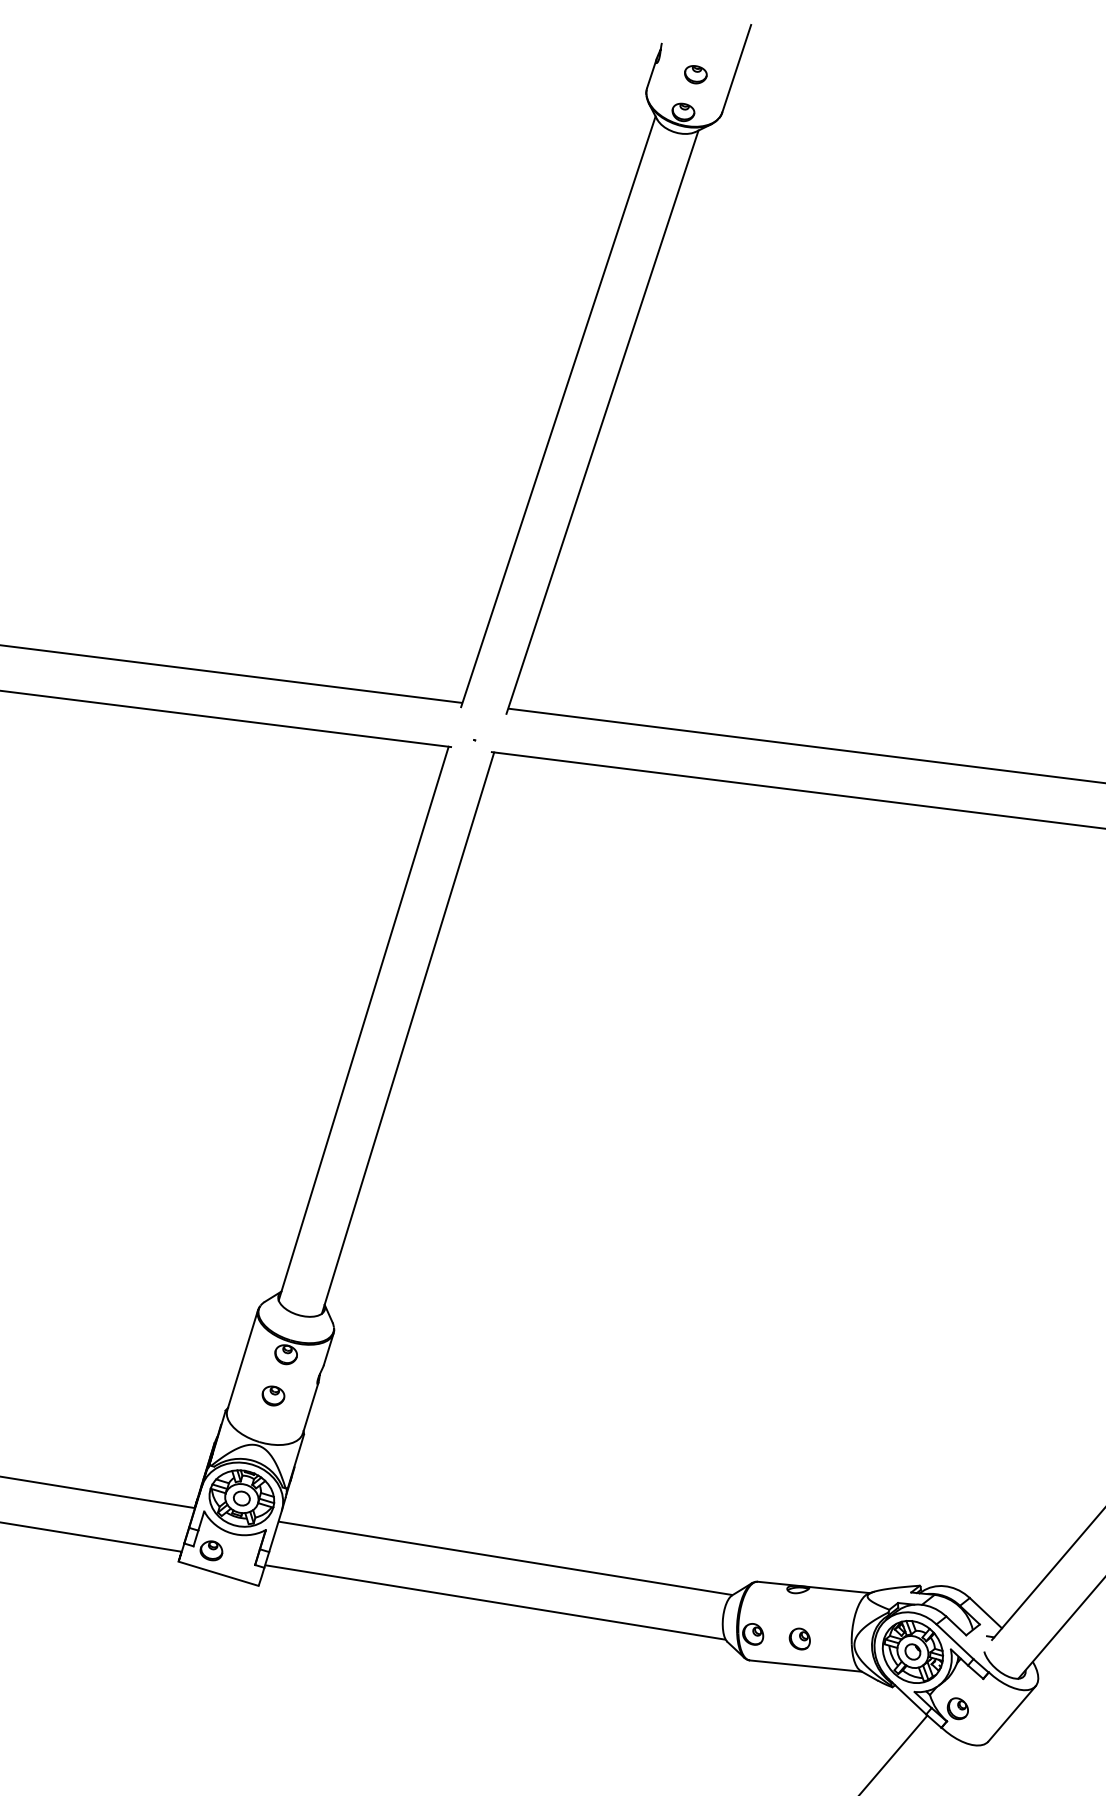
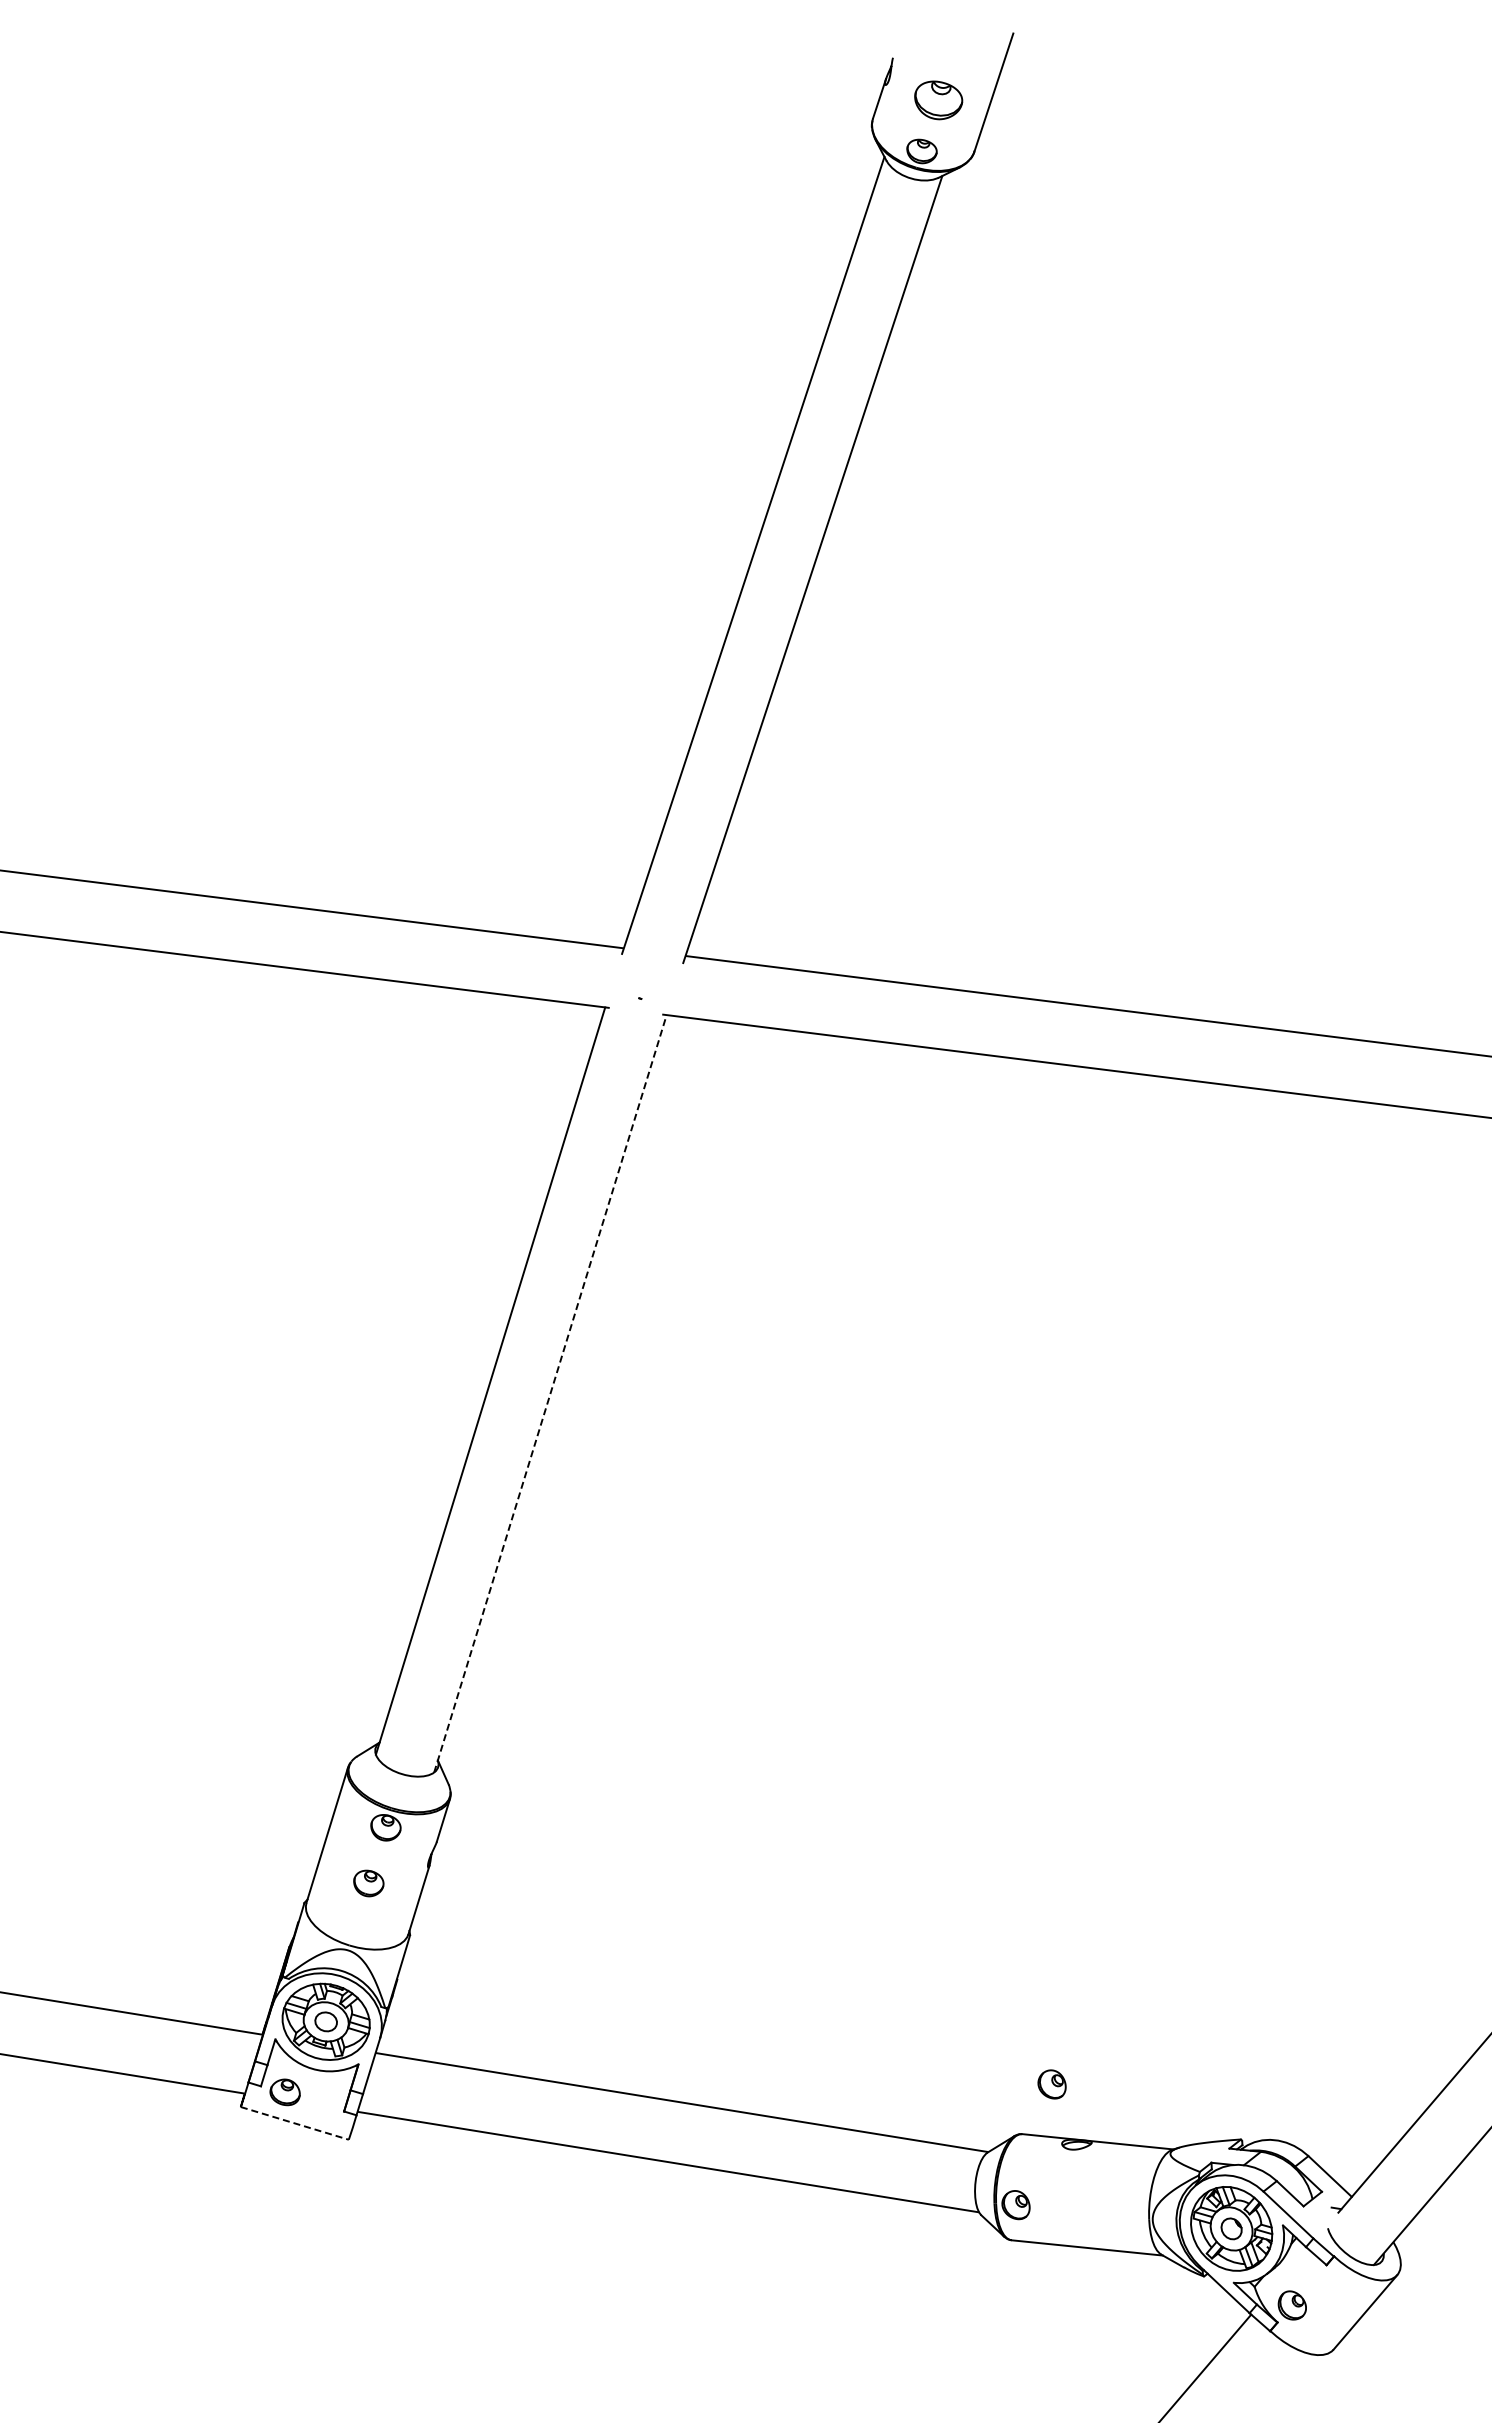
part: (695, 74) -> (938, 100), size x1.6
line: (408, 1032) -> (550, 1393), solid -> dashed
line: (219, 1573) -> (295, 2123), solid -> dashed
part: (799, 1639) -> (1051, 2084), moved

